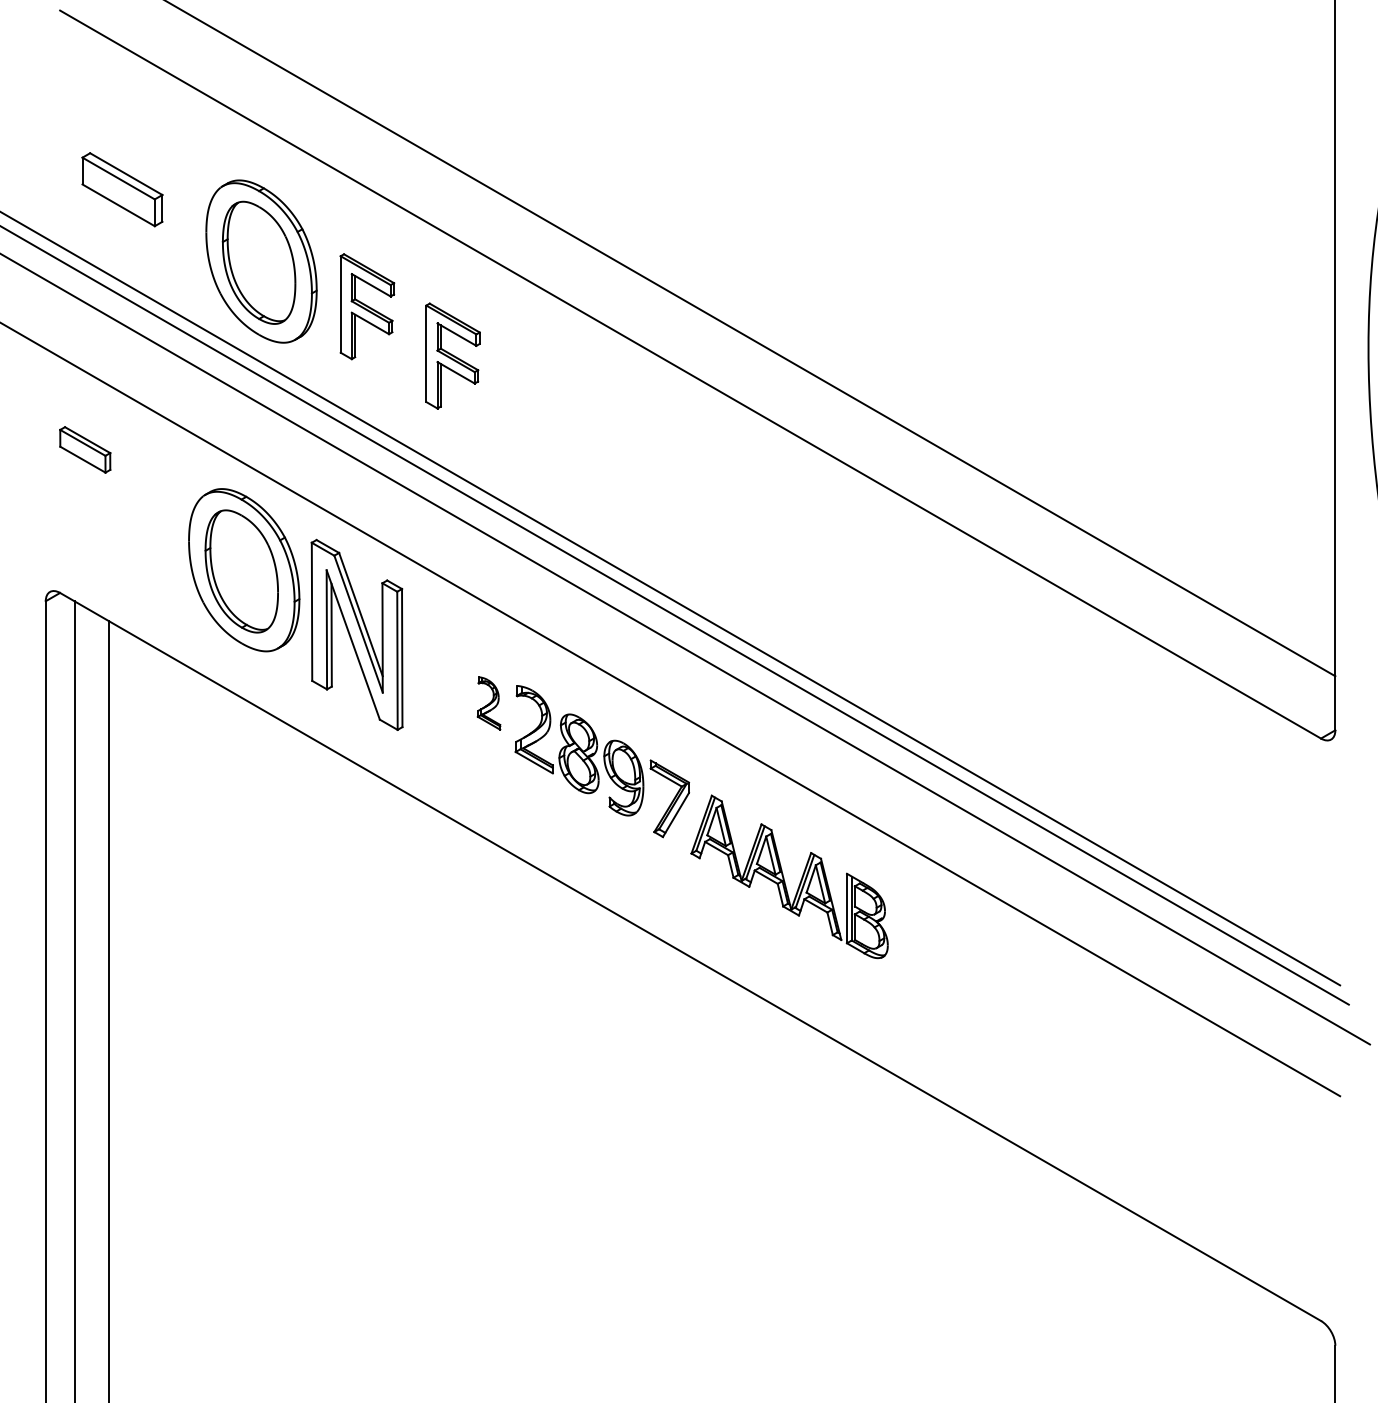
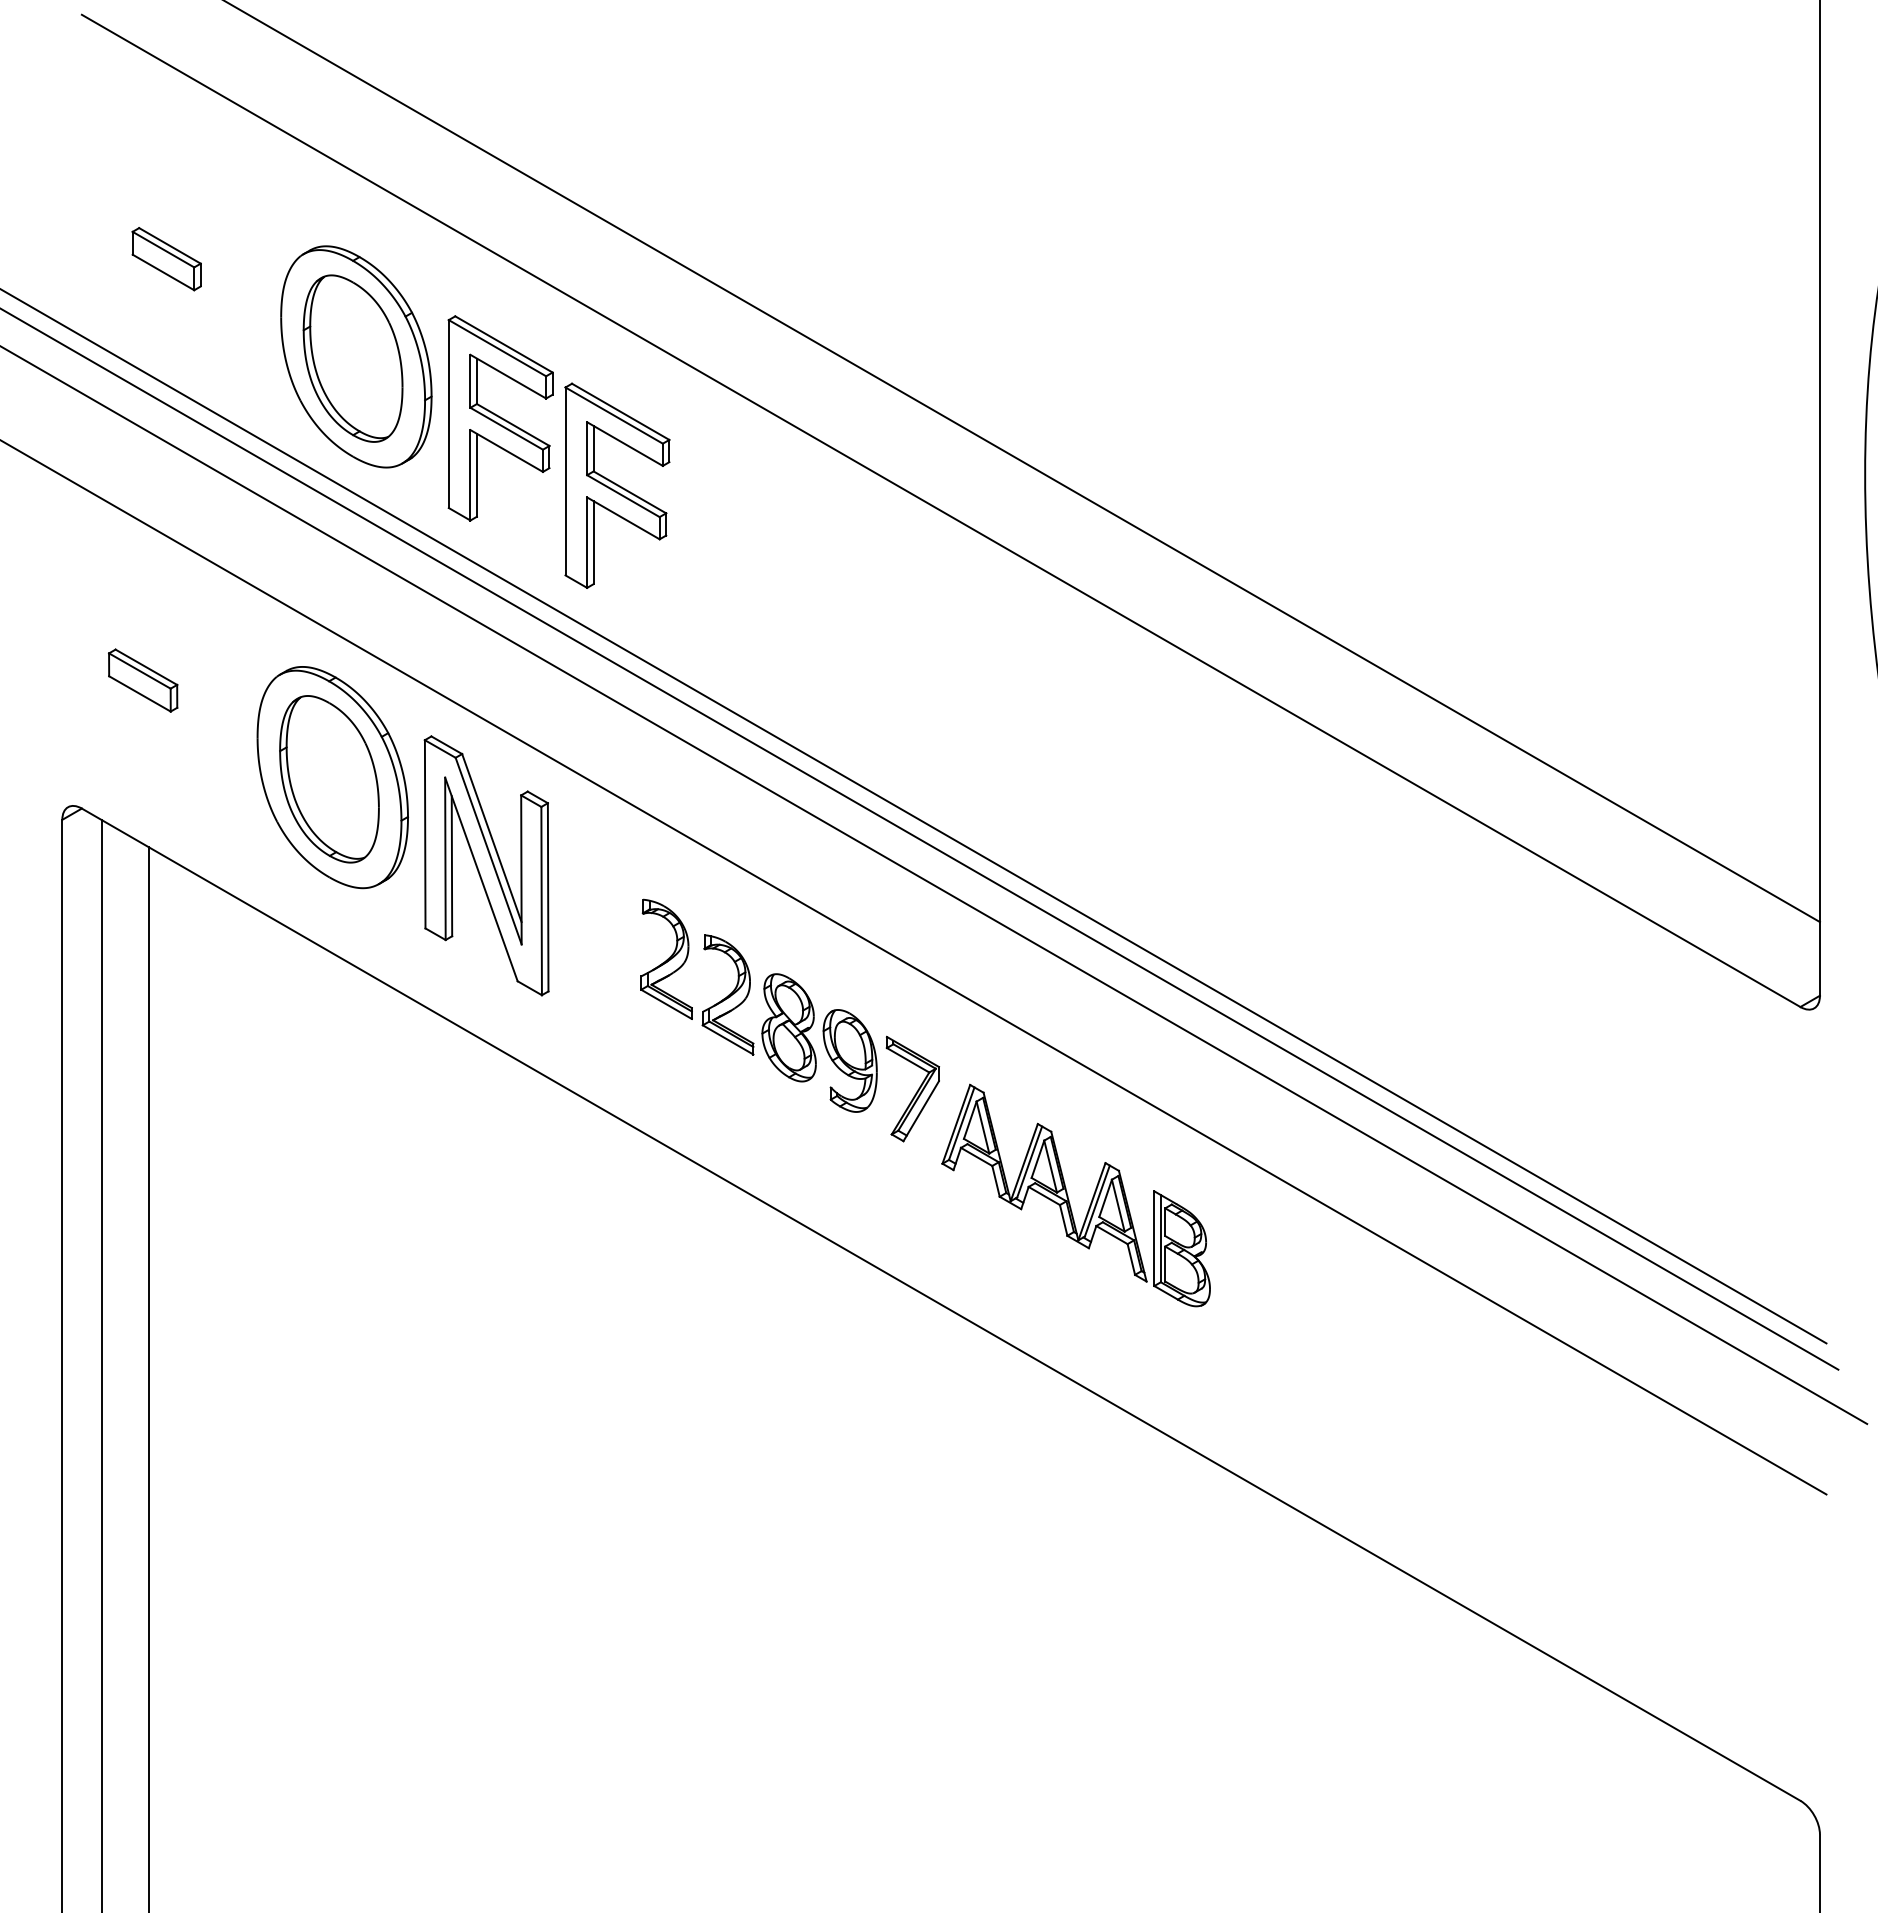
part: (122, 190) -> (166, 259), size x0.62
part: (367, 306) -> (500, 418), size x1.43
part: (453, 355) -> (617, 485), size x1.43
part: (85, 449) -> (143, 680), moved
part: (489, 702) -> (666, 958), size x1.67

